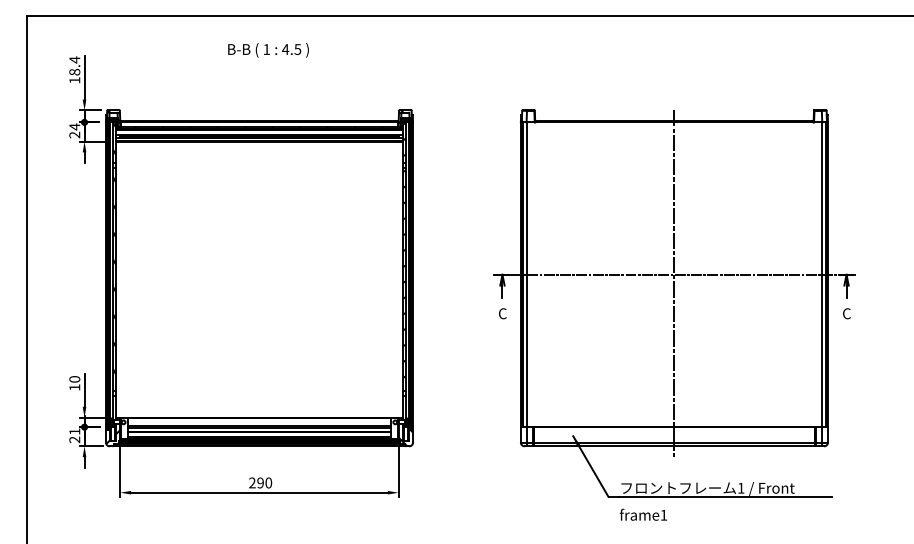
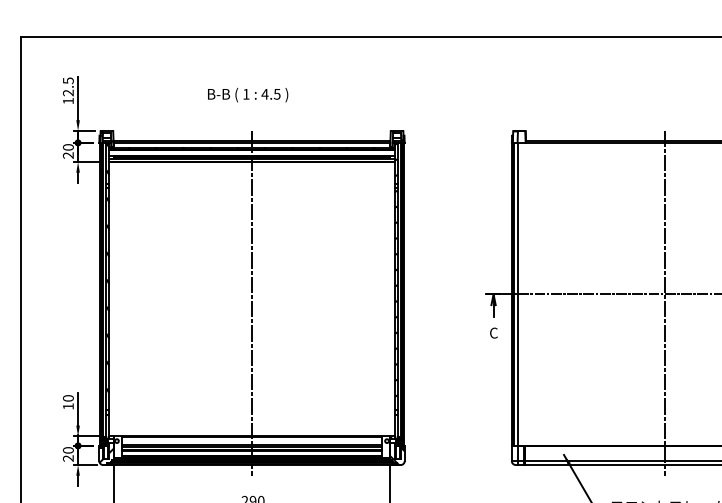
text: (268, 50) -> (248, 95), moved
text: (74, 65) -> (68, 86), 18.4 -> 12.5
text: (74, 126) -> (68, 146), 24 -> 20
line: (259, 283) -> (252, 303), added
text: (74, 431) -> (68, 450), 21 -> 20

